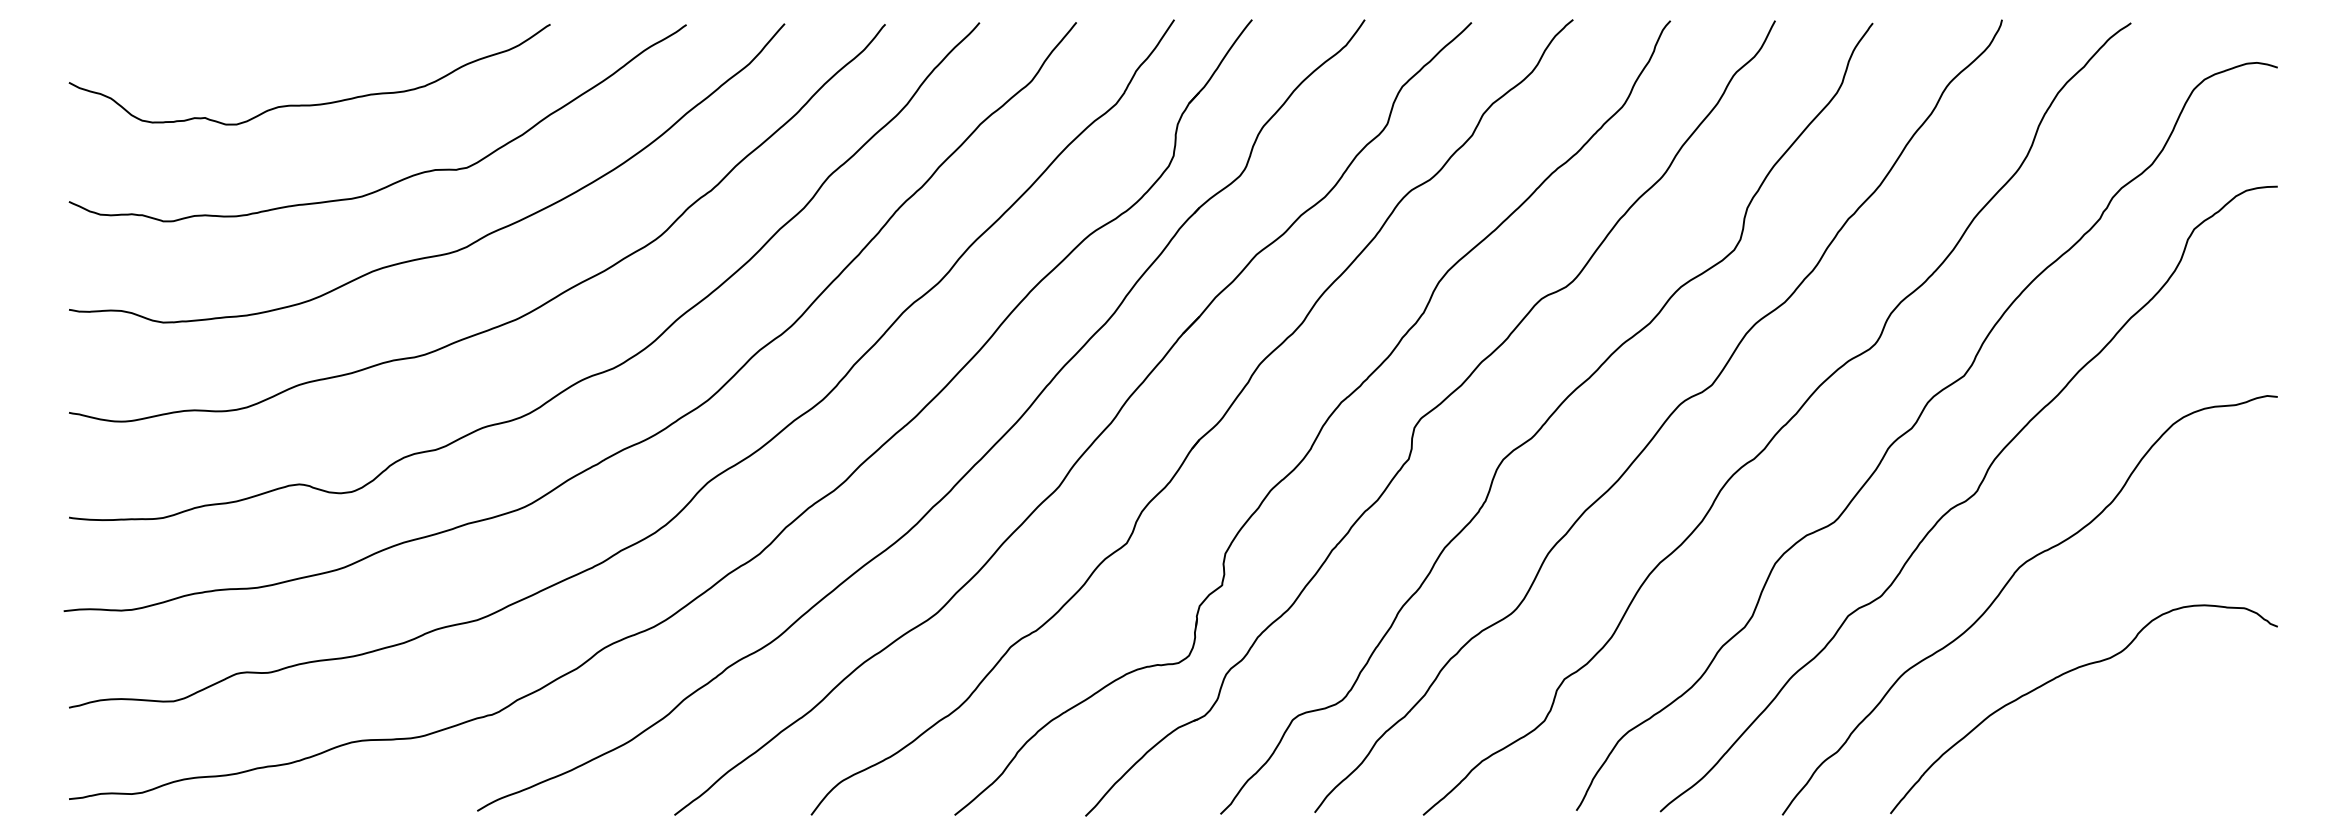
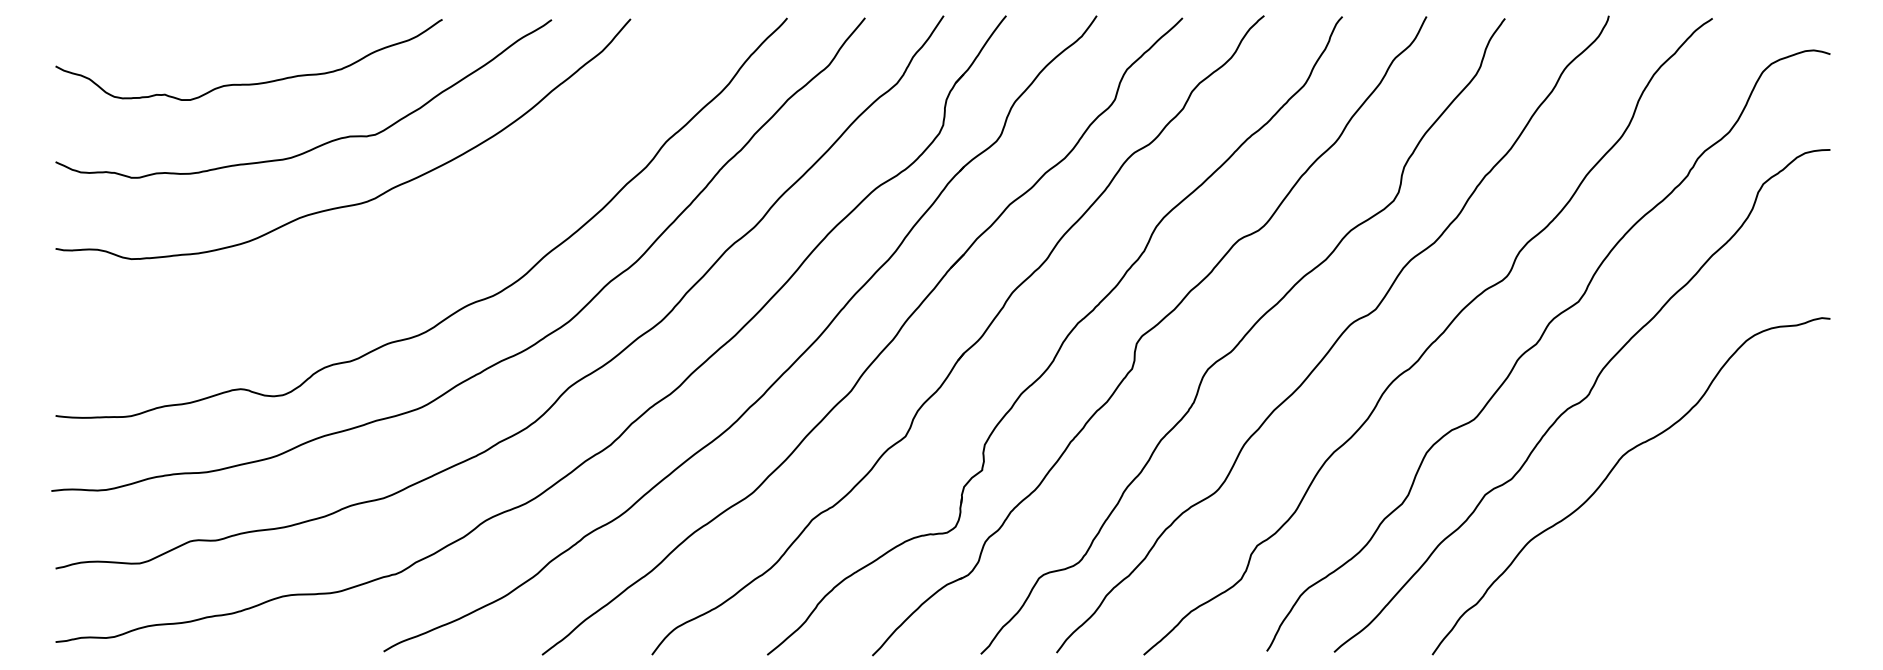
curve: (523, 314) -> (420, 252), removed
curve: (2070, 672) -> (1663, 540), removed

